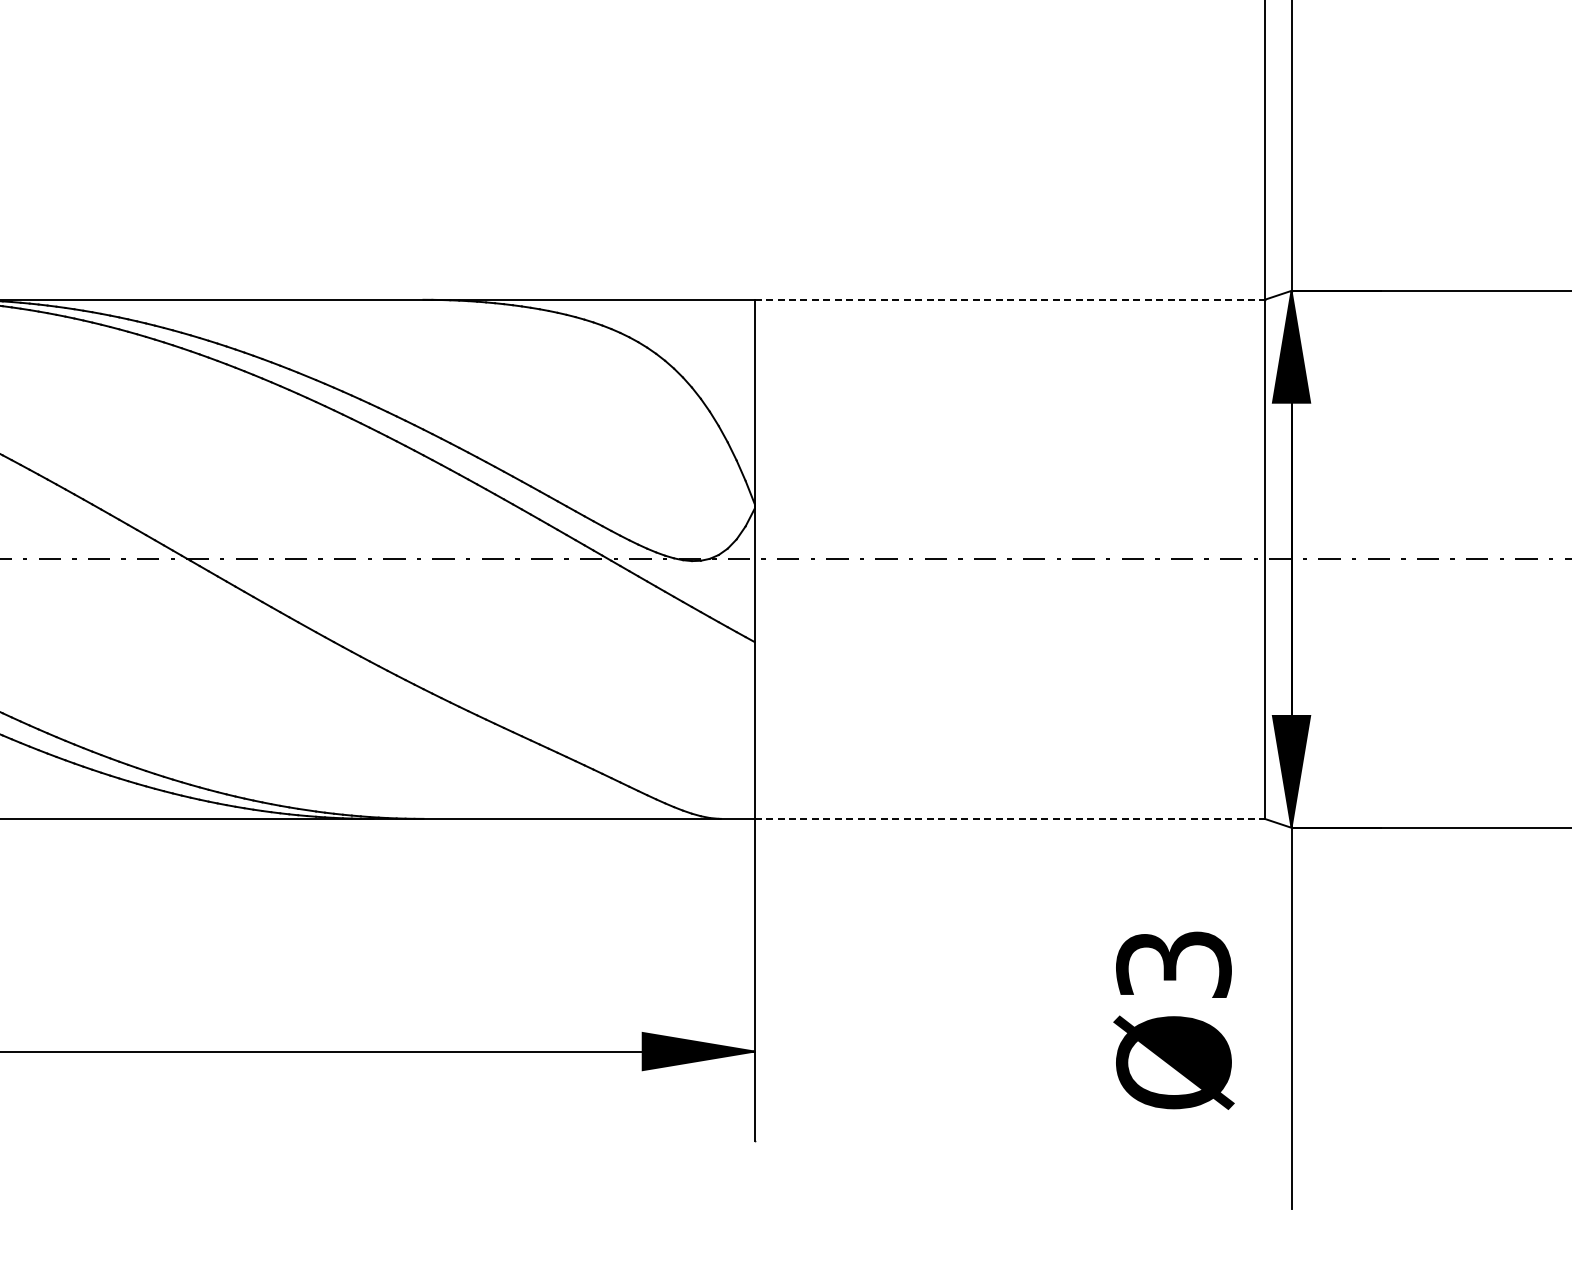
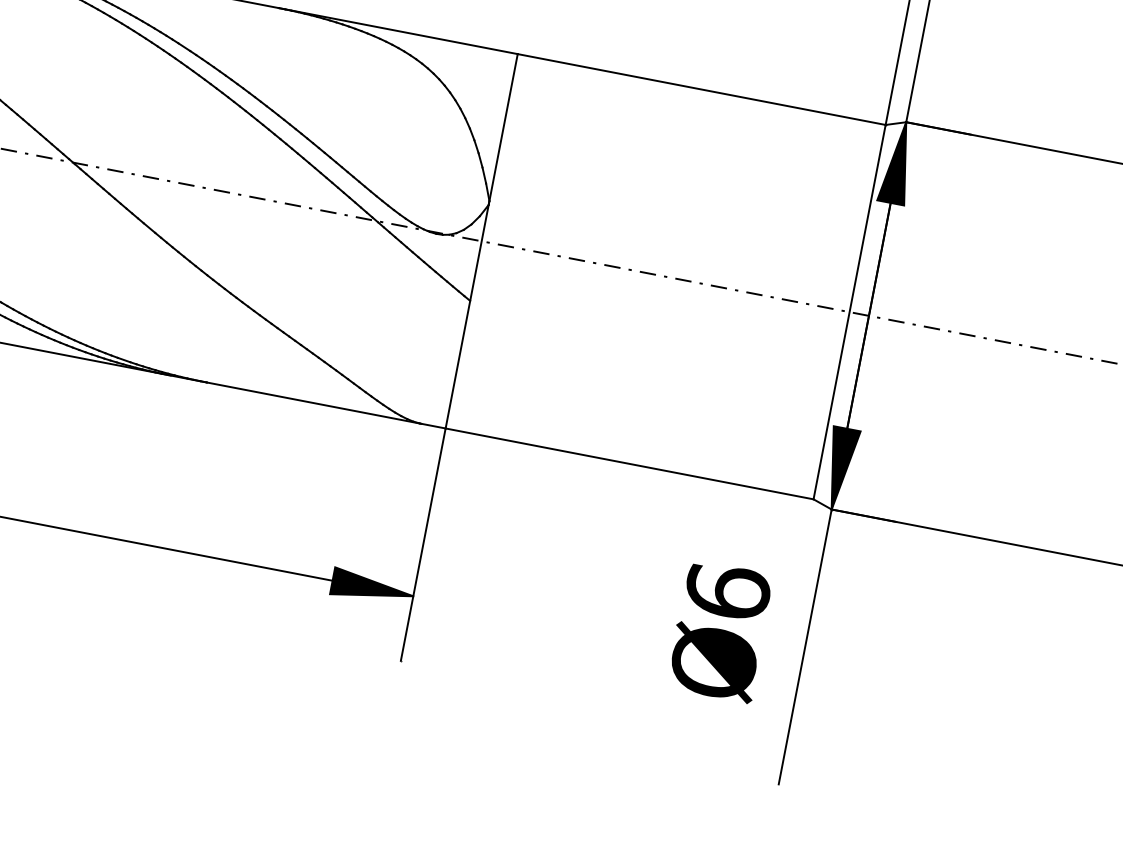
line: (1010, 299) -> (702, 89), dashed -> solid
line: (1010, 818) -> (630, 463), dashed -> solid
text: (1173, 963) -> (727, 590), Ø3 -> Ø6

